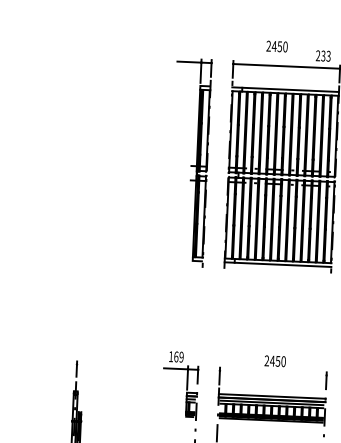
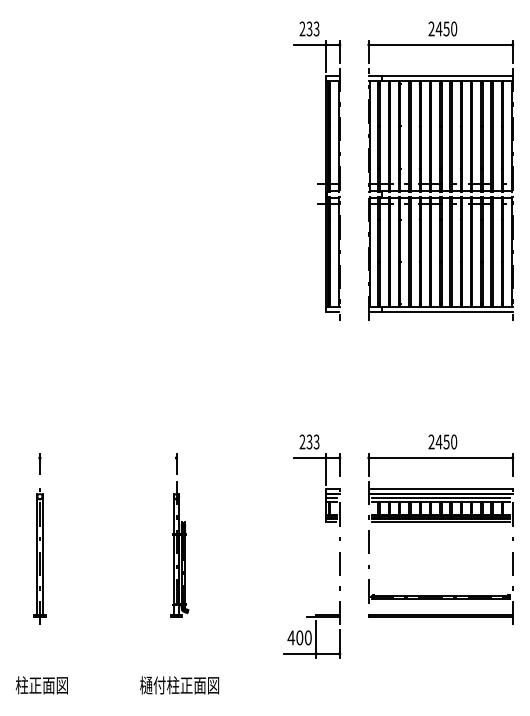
text: (276, 46) -> (442, 28), moved
text: (323, 55) -> (309, 28), moved
text: (176, 356) -> (309, 441), 169 -> 233
line: (273, 372) -> (440, 457), added

